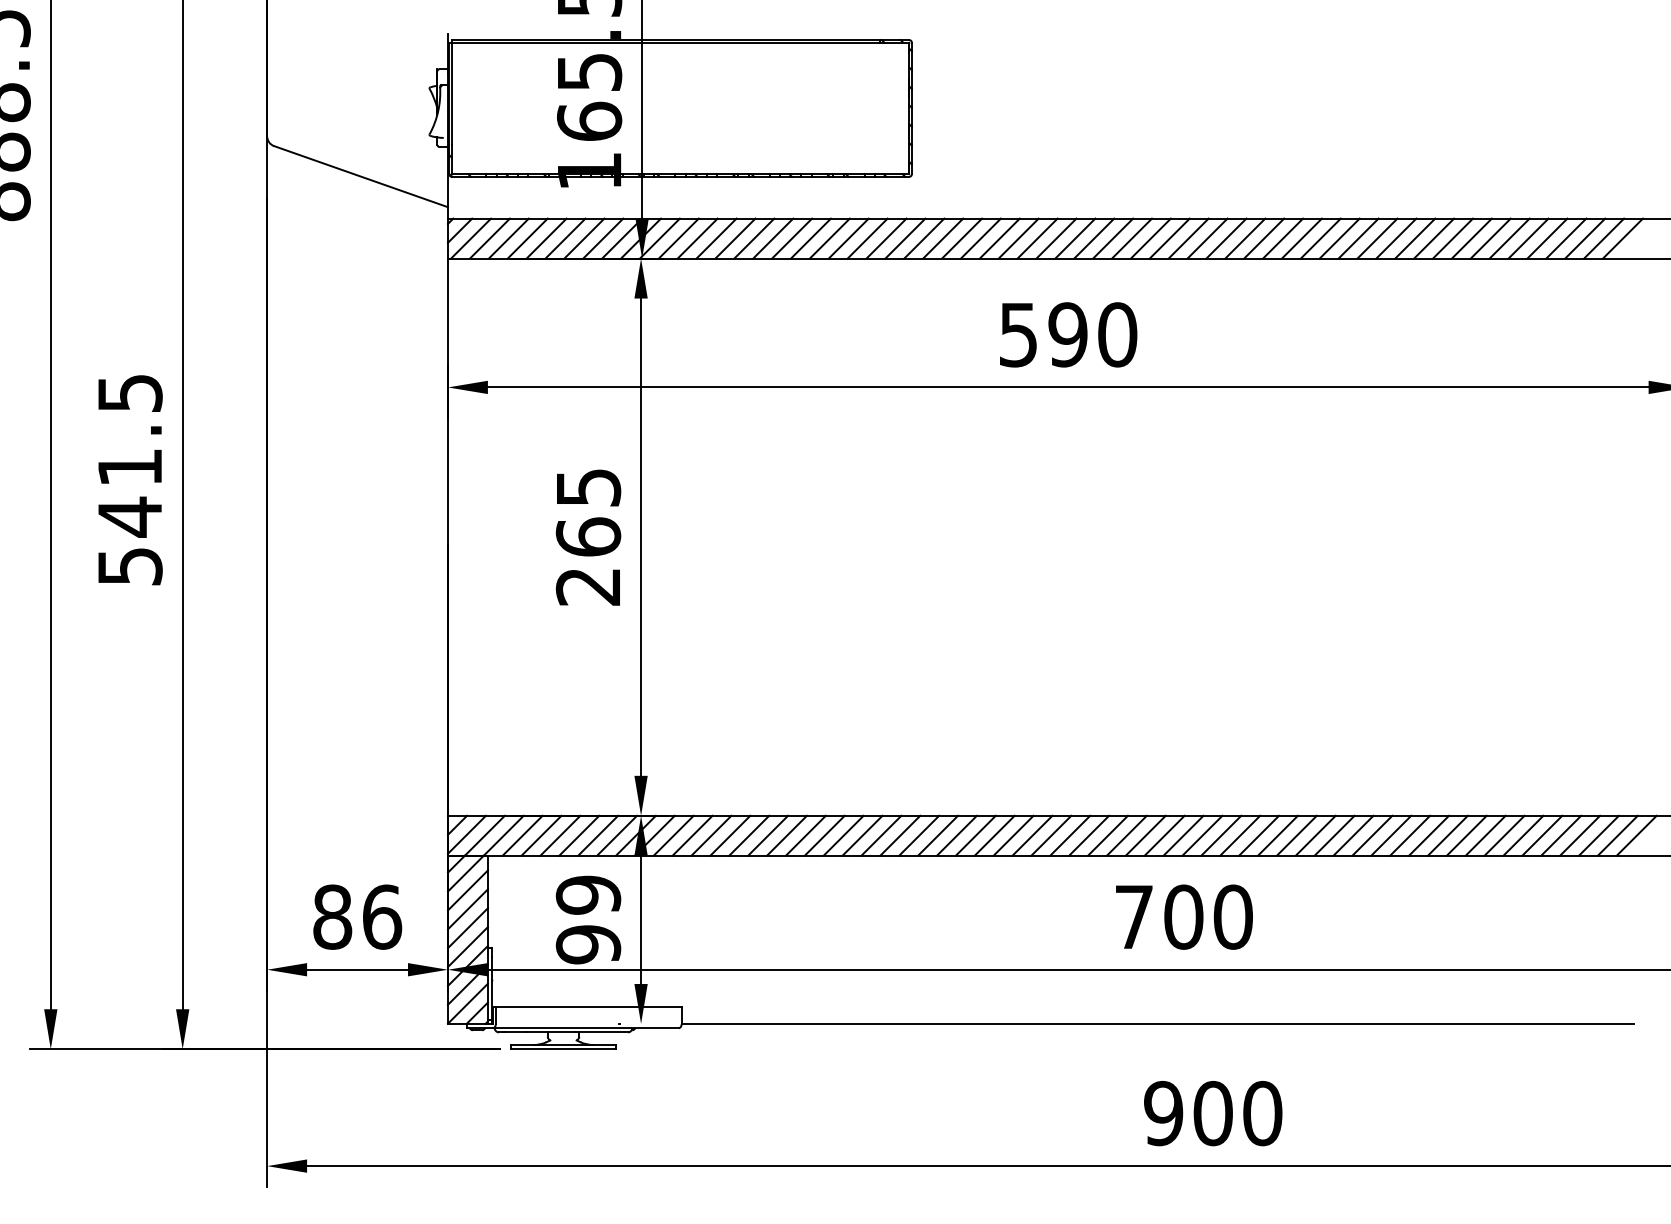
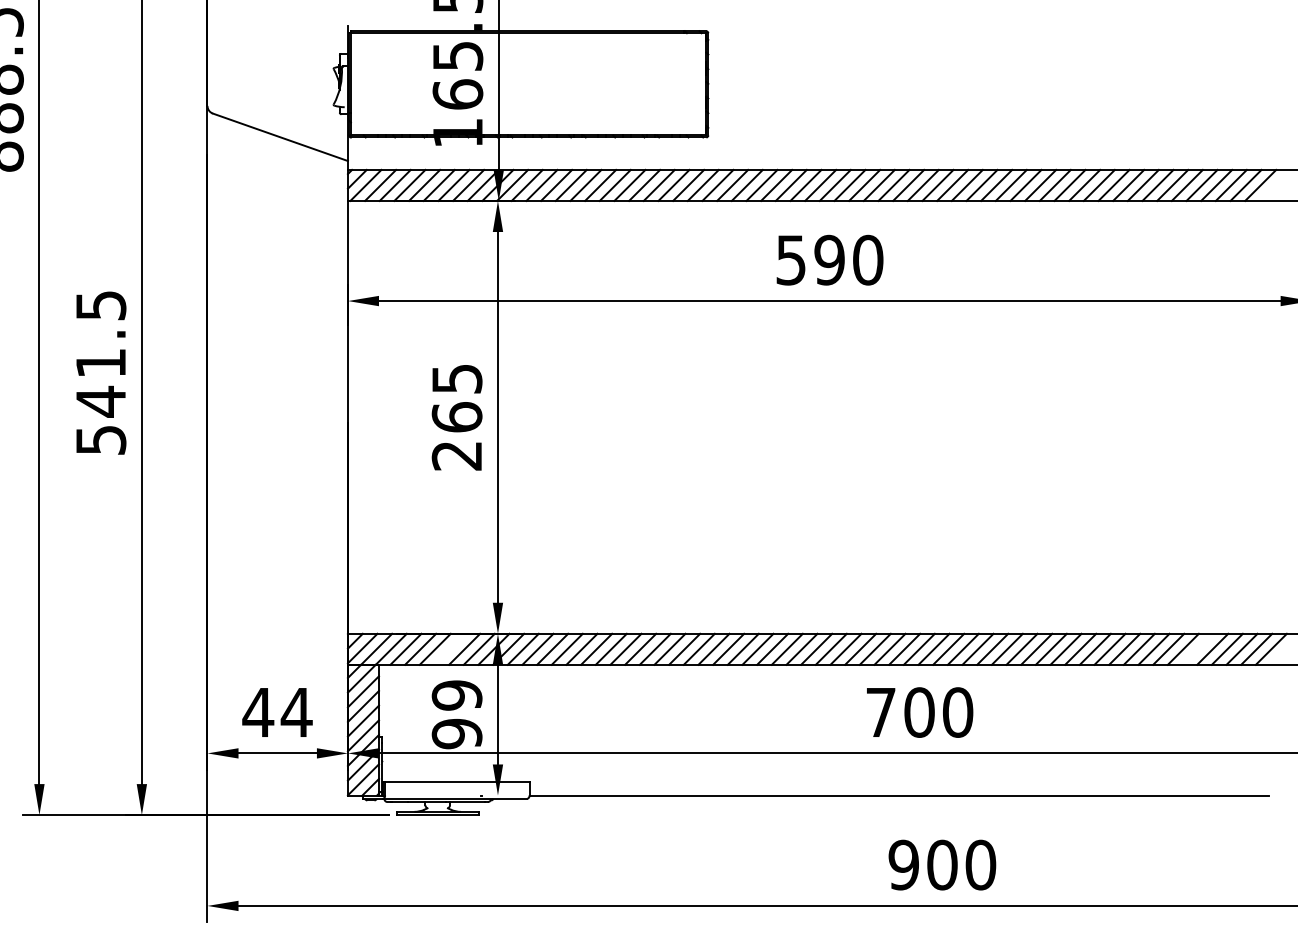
line: (579, 835) -> (450, 649), removed
line: (1542, 835) -> (1198, 649), removed
text: (356, 916) -> (276, 712), 86 -> 44

